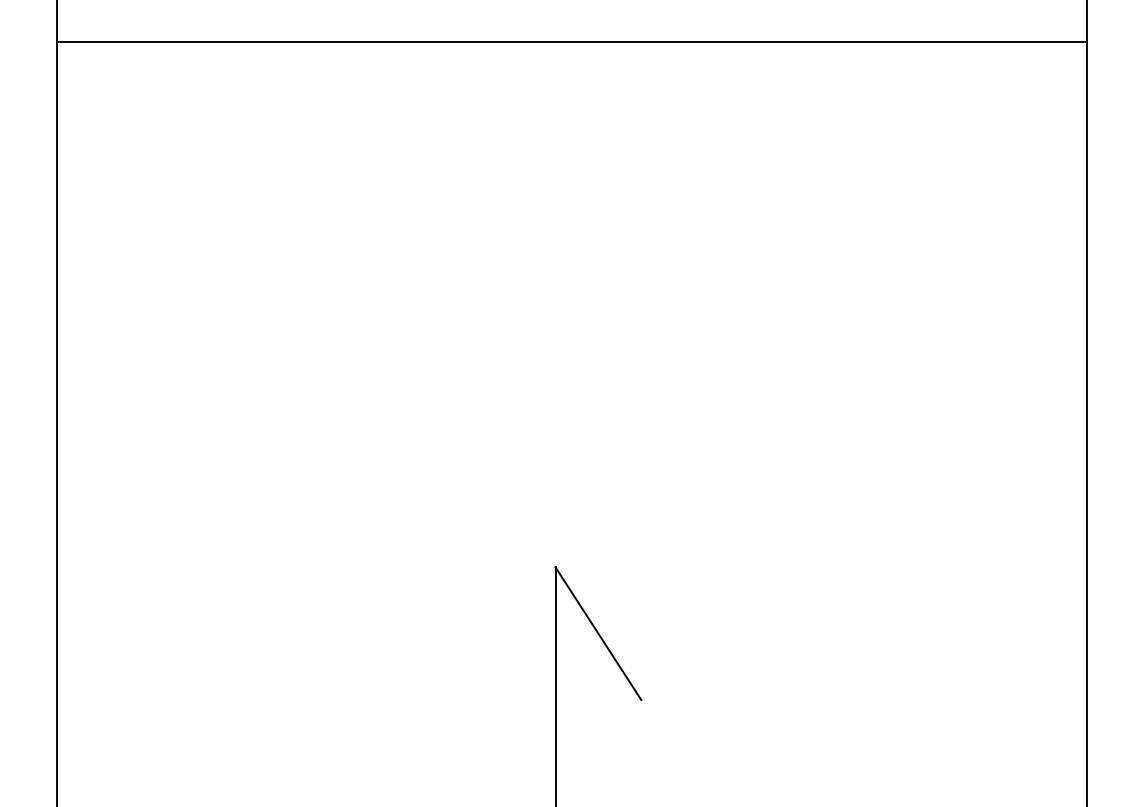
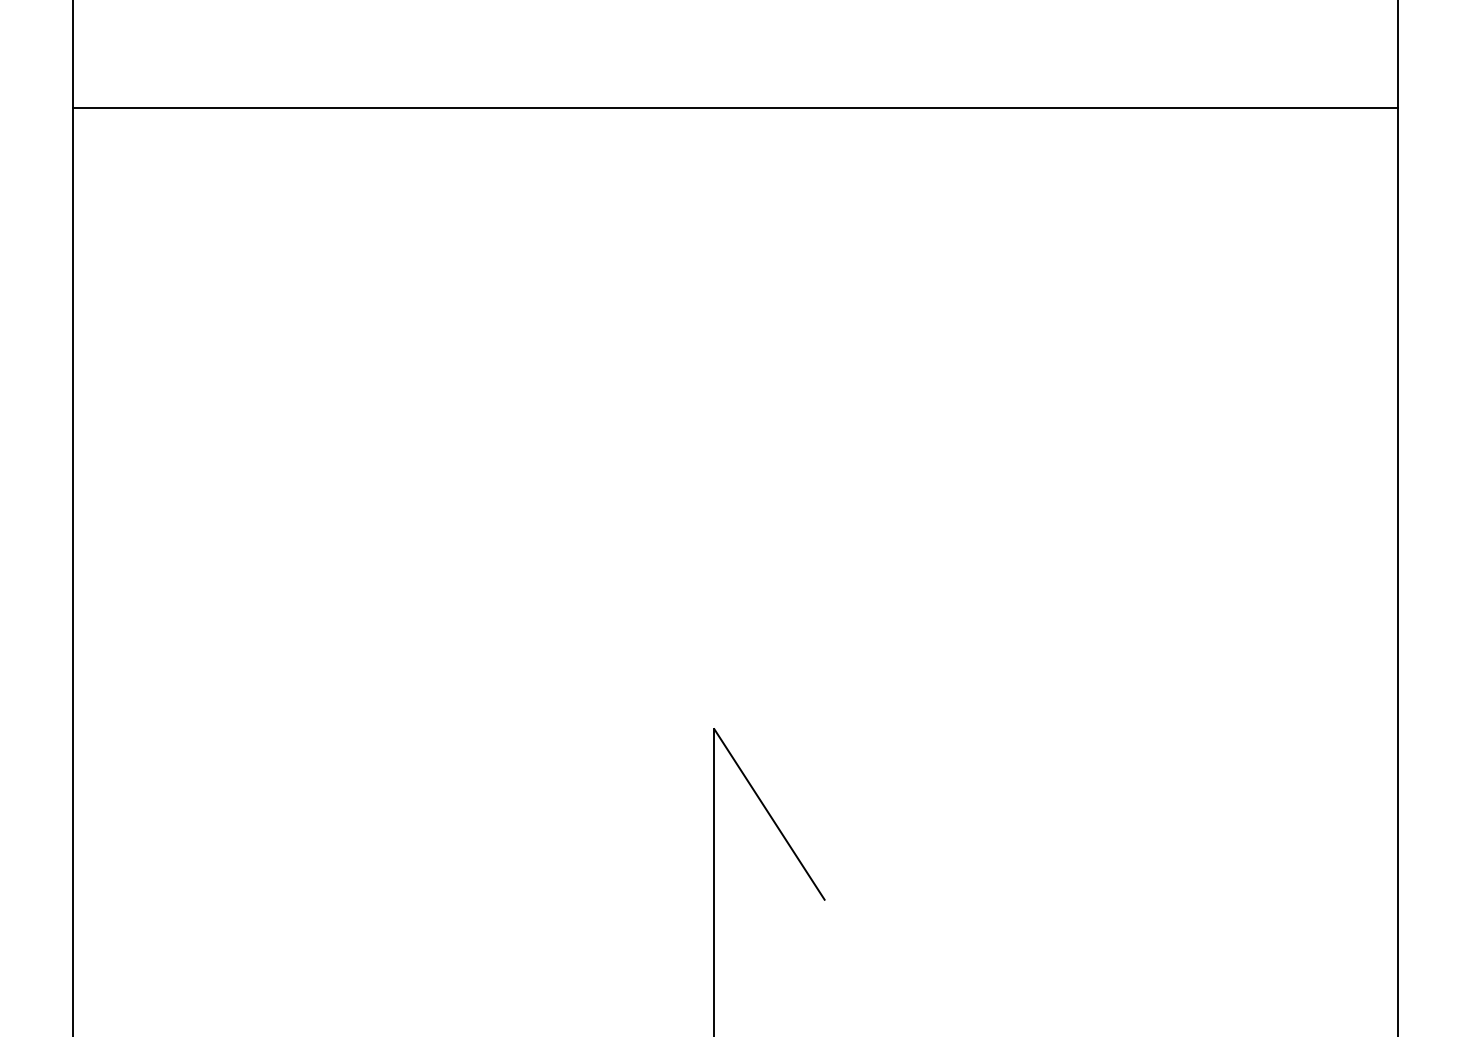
line: (572, 41) -> (735, 107), moved

